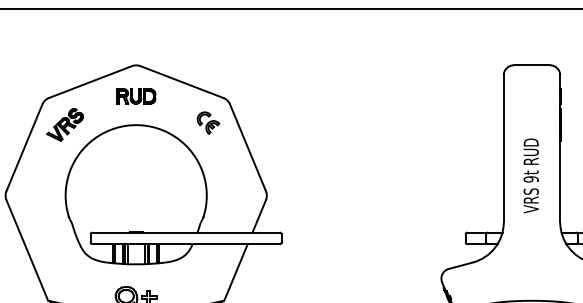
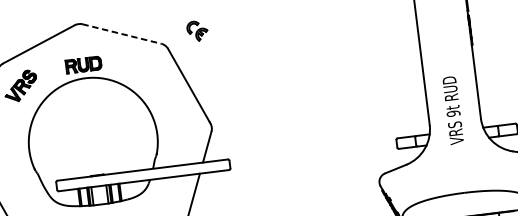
line: (182, 82) -> (122, 34), solid -> dashed
part: (136, 96) -> (83, 64), moved
part: (208, 122) -> (197, 30), moved
text: (530, 175) -> (452, 110), moved

